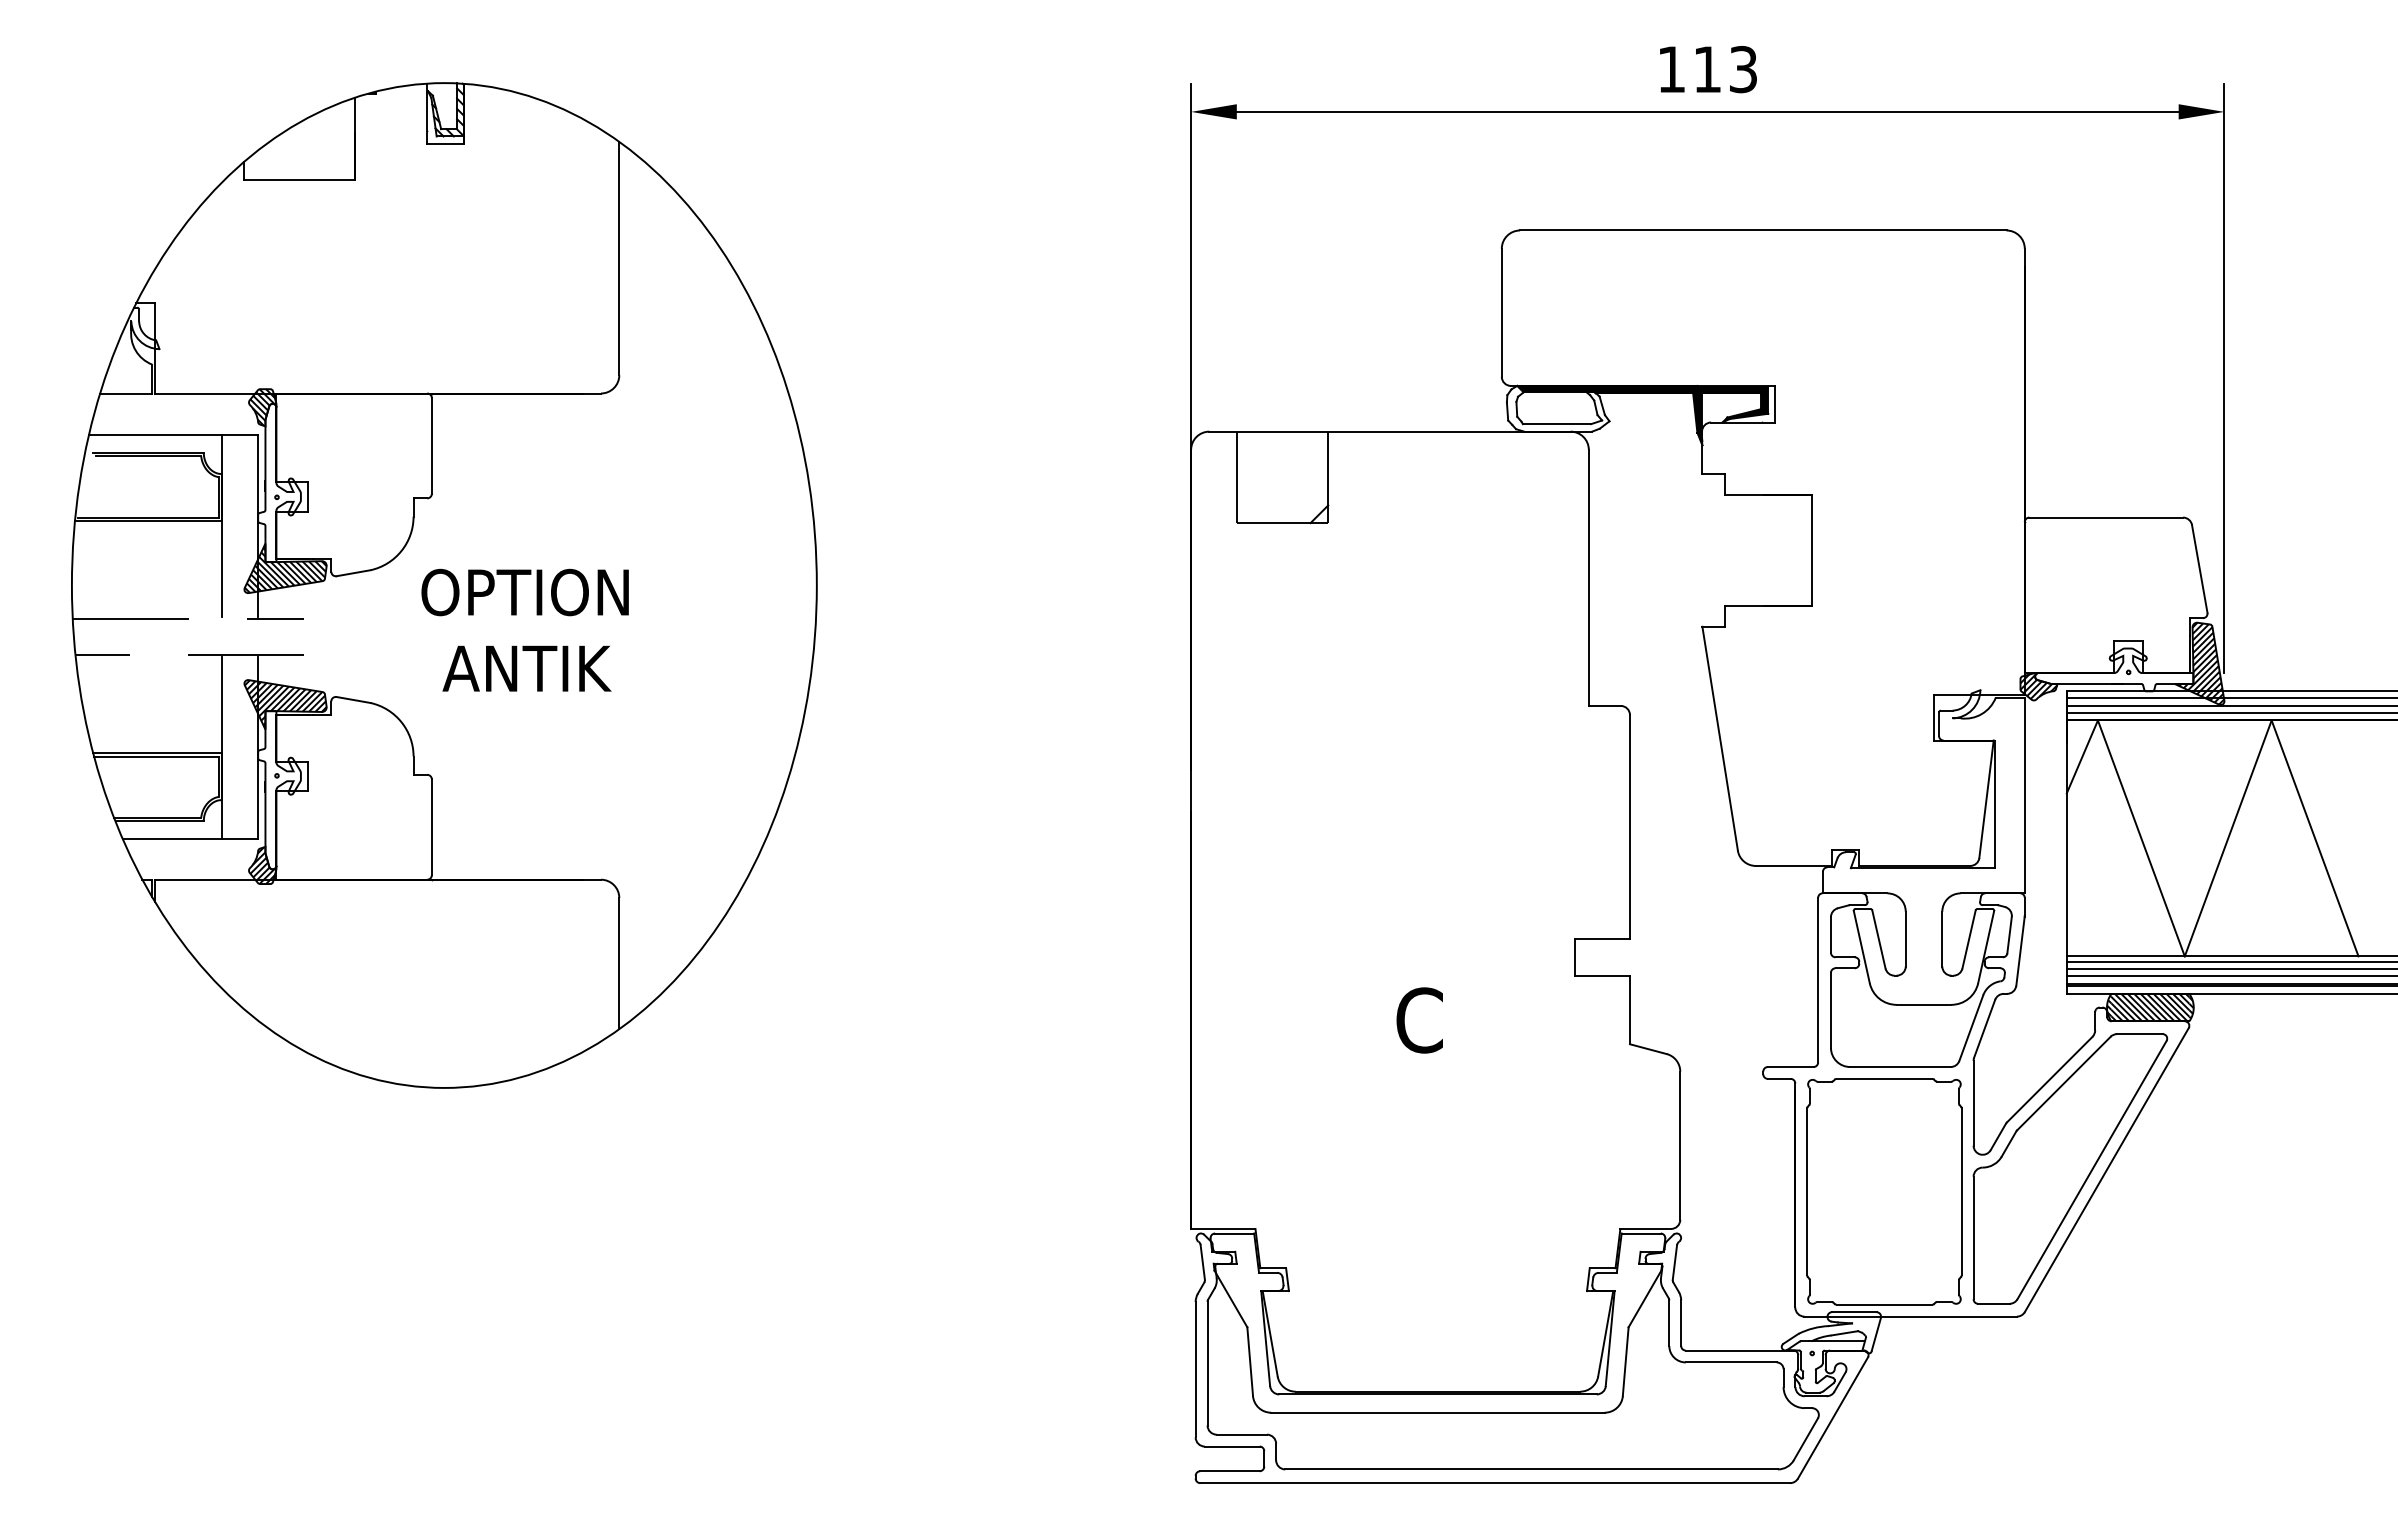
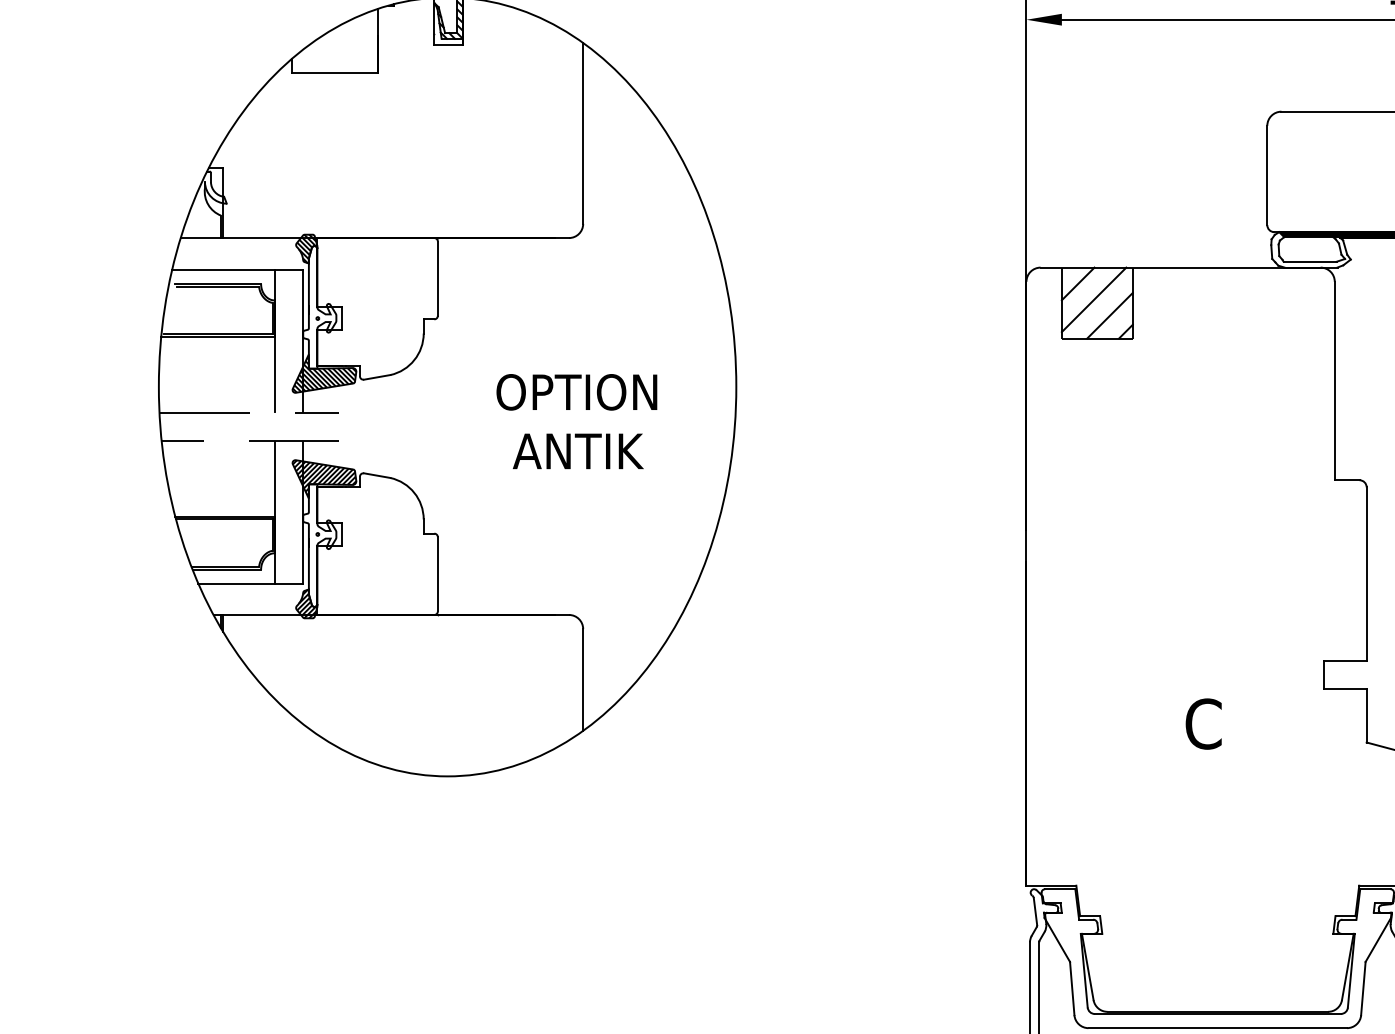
line: (1257, 452) -> (1077, 283), added
line: (1277, 472) -> (1093, 299), added
line: (1298, 493) -> (1109, 315), added
text: (524, 629) -> (576, 420), moved

